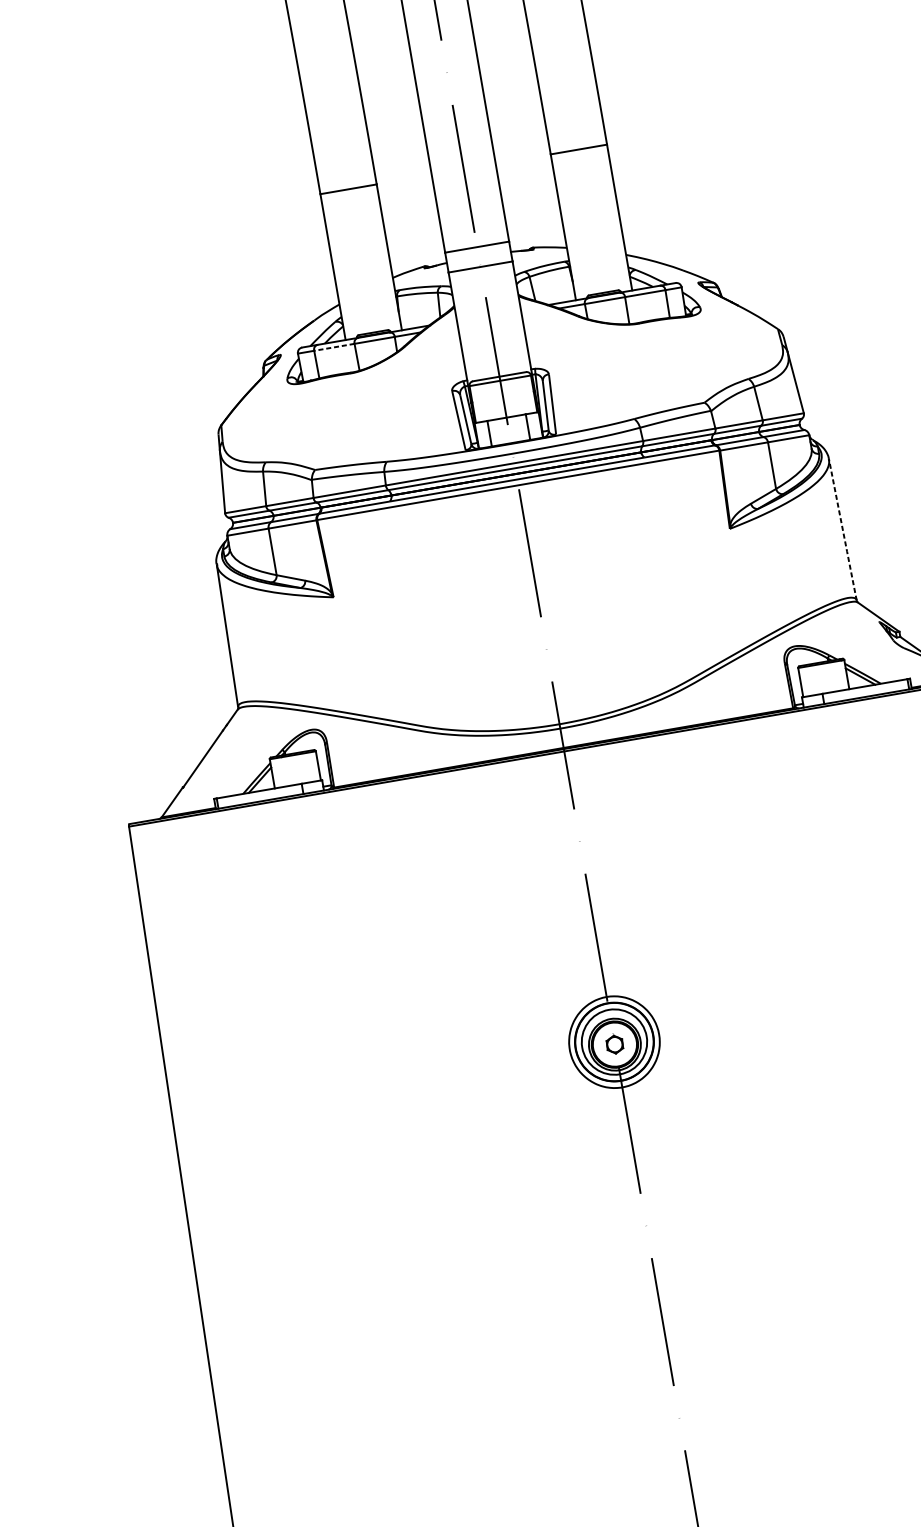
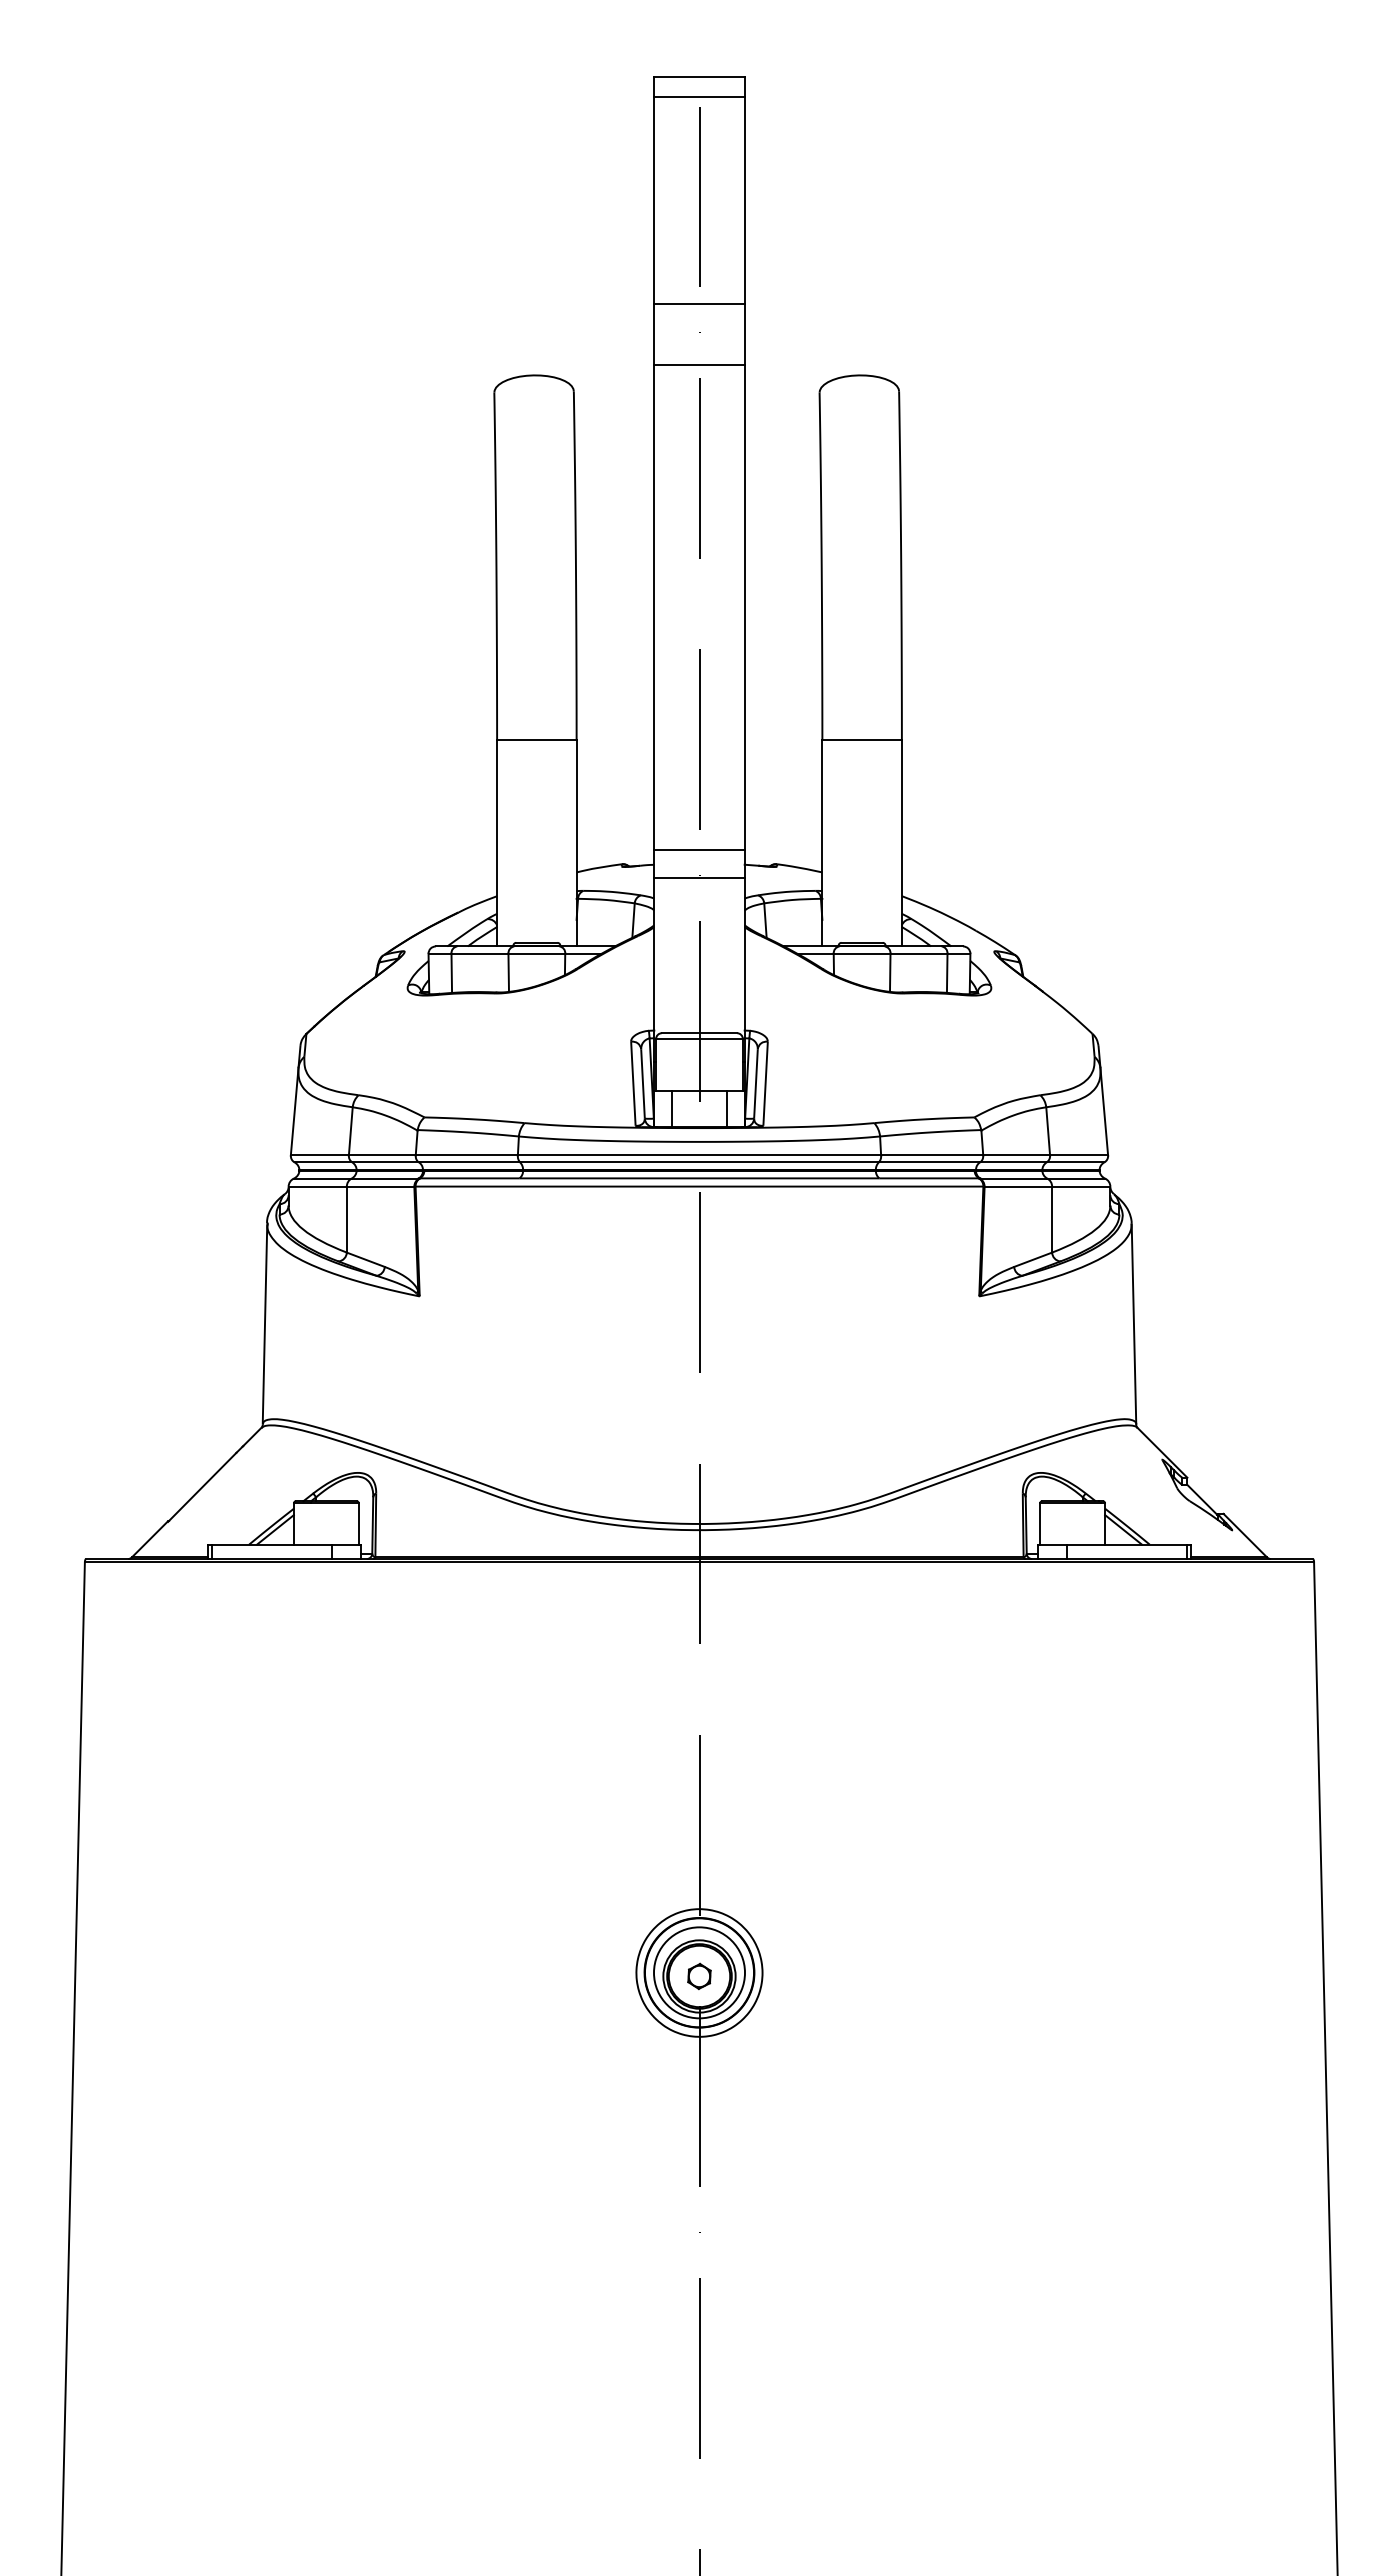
line: (334, 347) -> (479, 953), dashed -> solid
line: (842, 529) -> (1133, 1324), dashed -> solid

